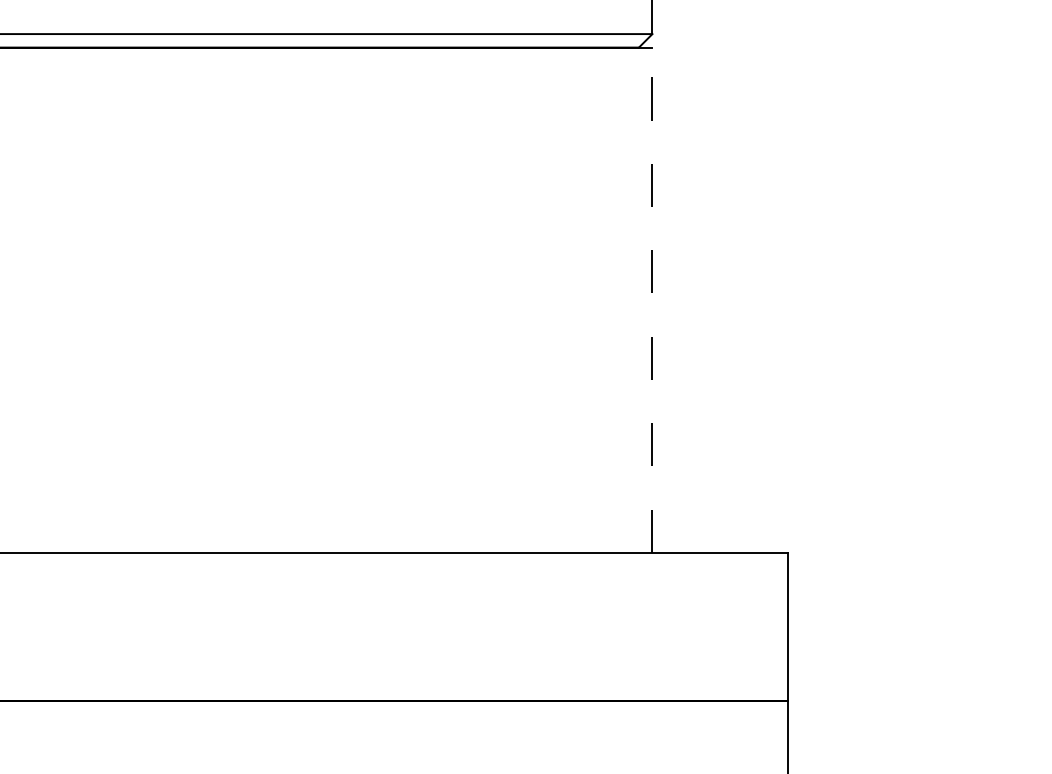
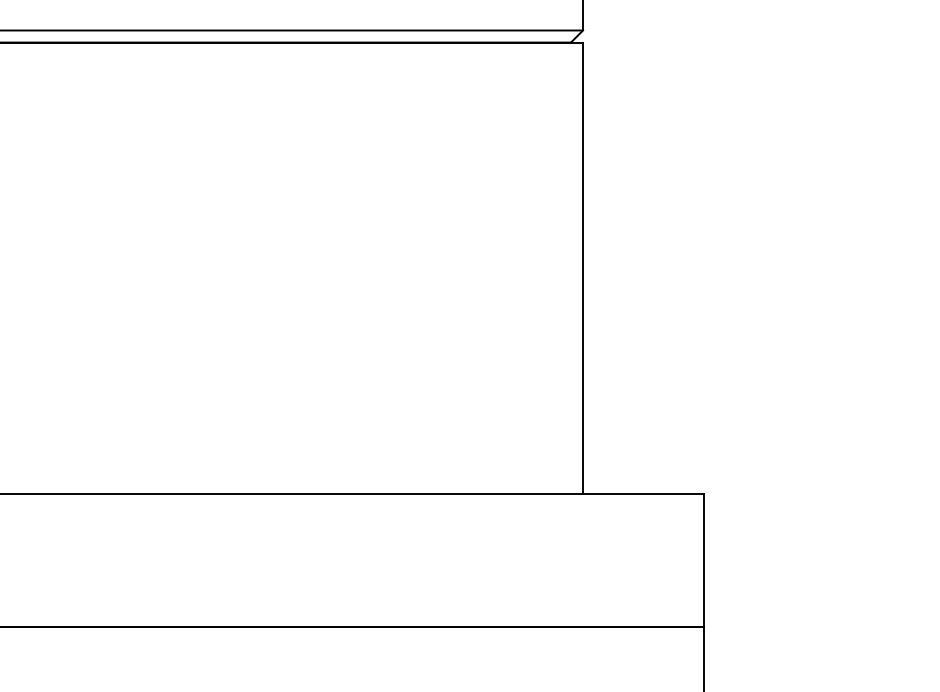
line: (652, 300) -> (583, 268), dashed -> solid

